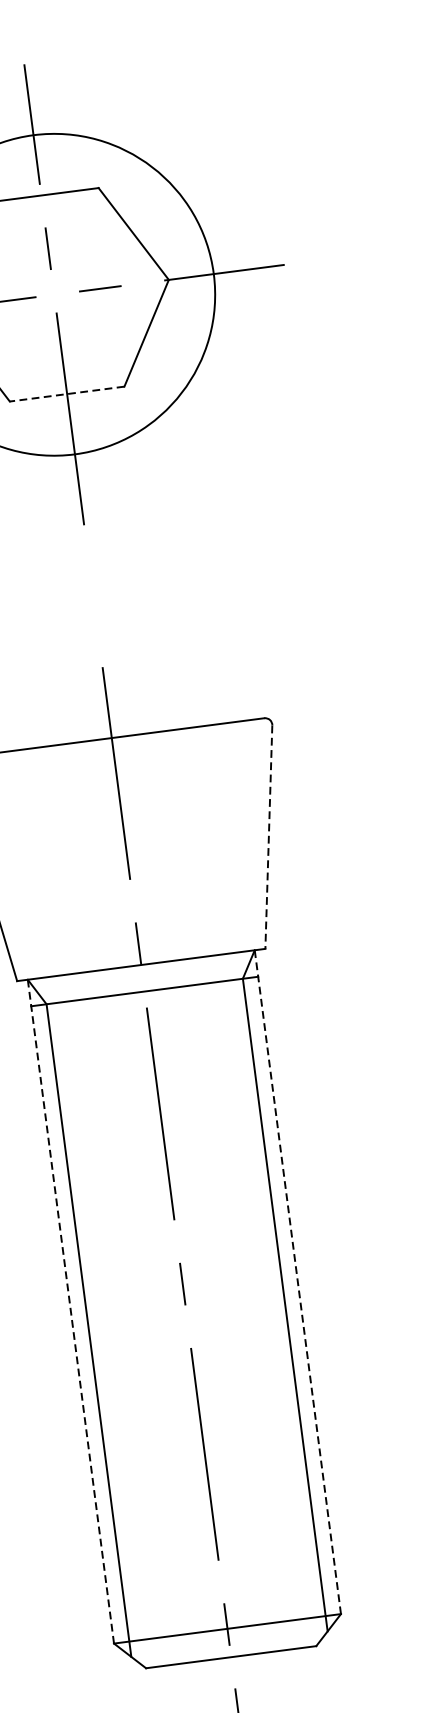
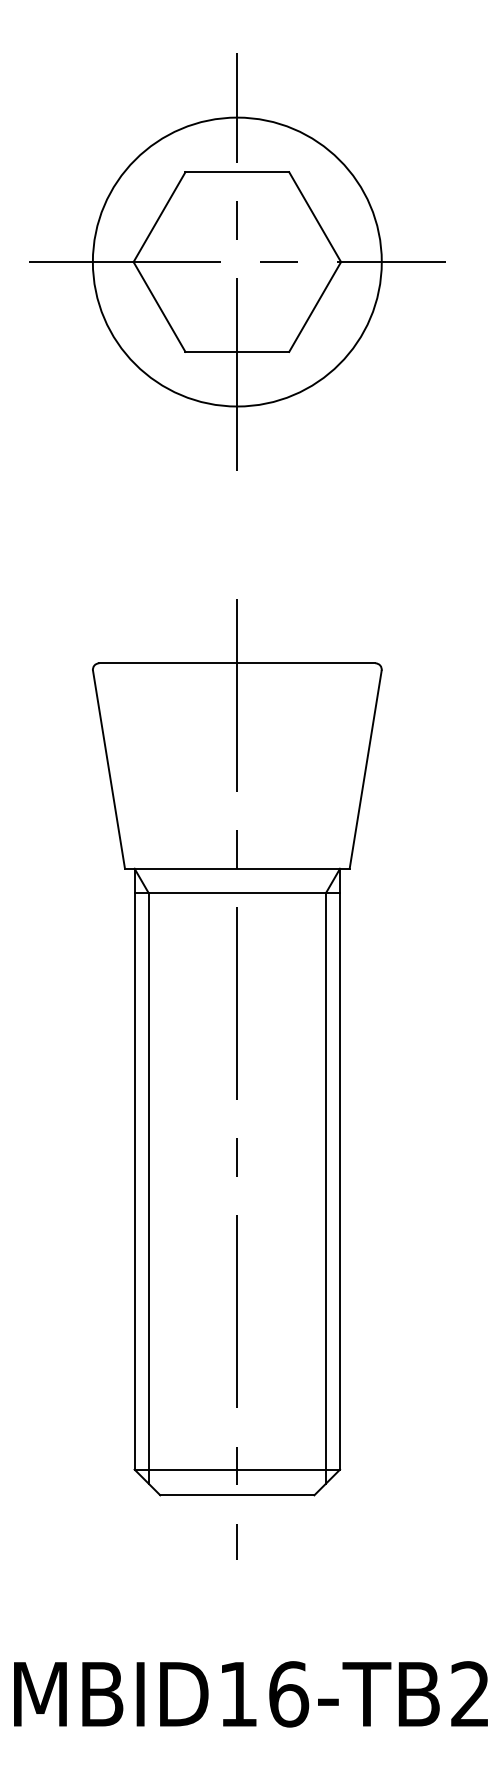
line: (67, 393) -> (237, 351), dashed -> solid
line: (268, 838) -> (365, 770), dashed -> solid
line: (298, 1282) -> (340, 1169), dashed -> solid
line: (70, 1312) -> (134, 1169), dashed -> solid

